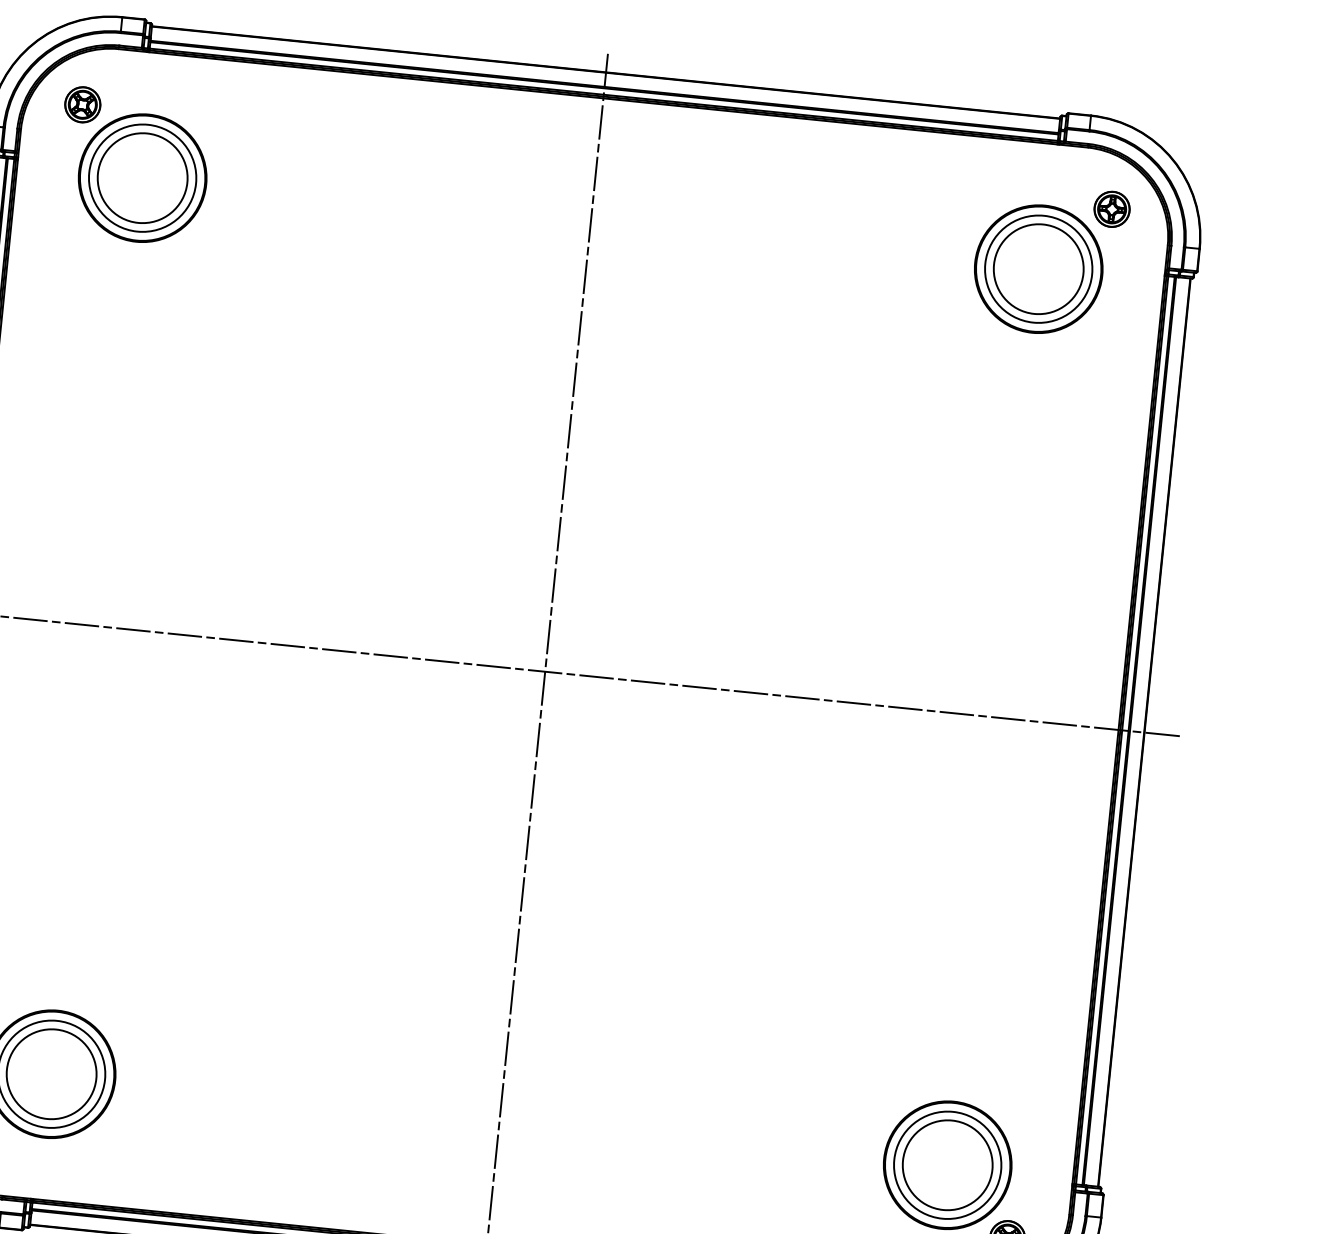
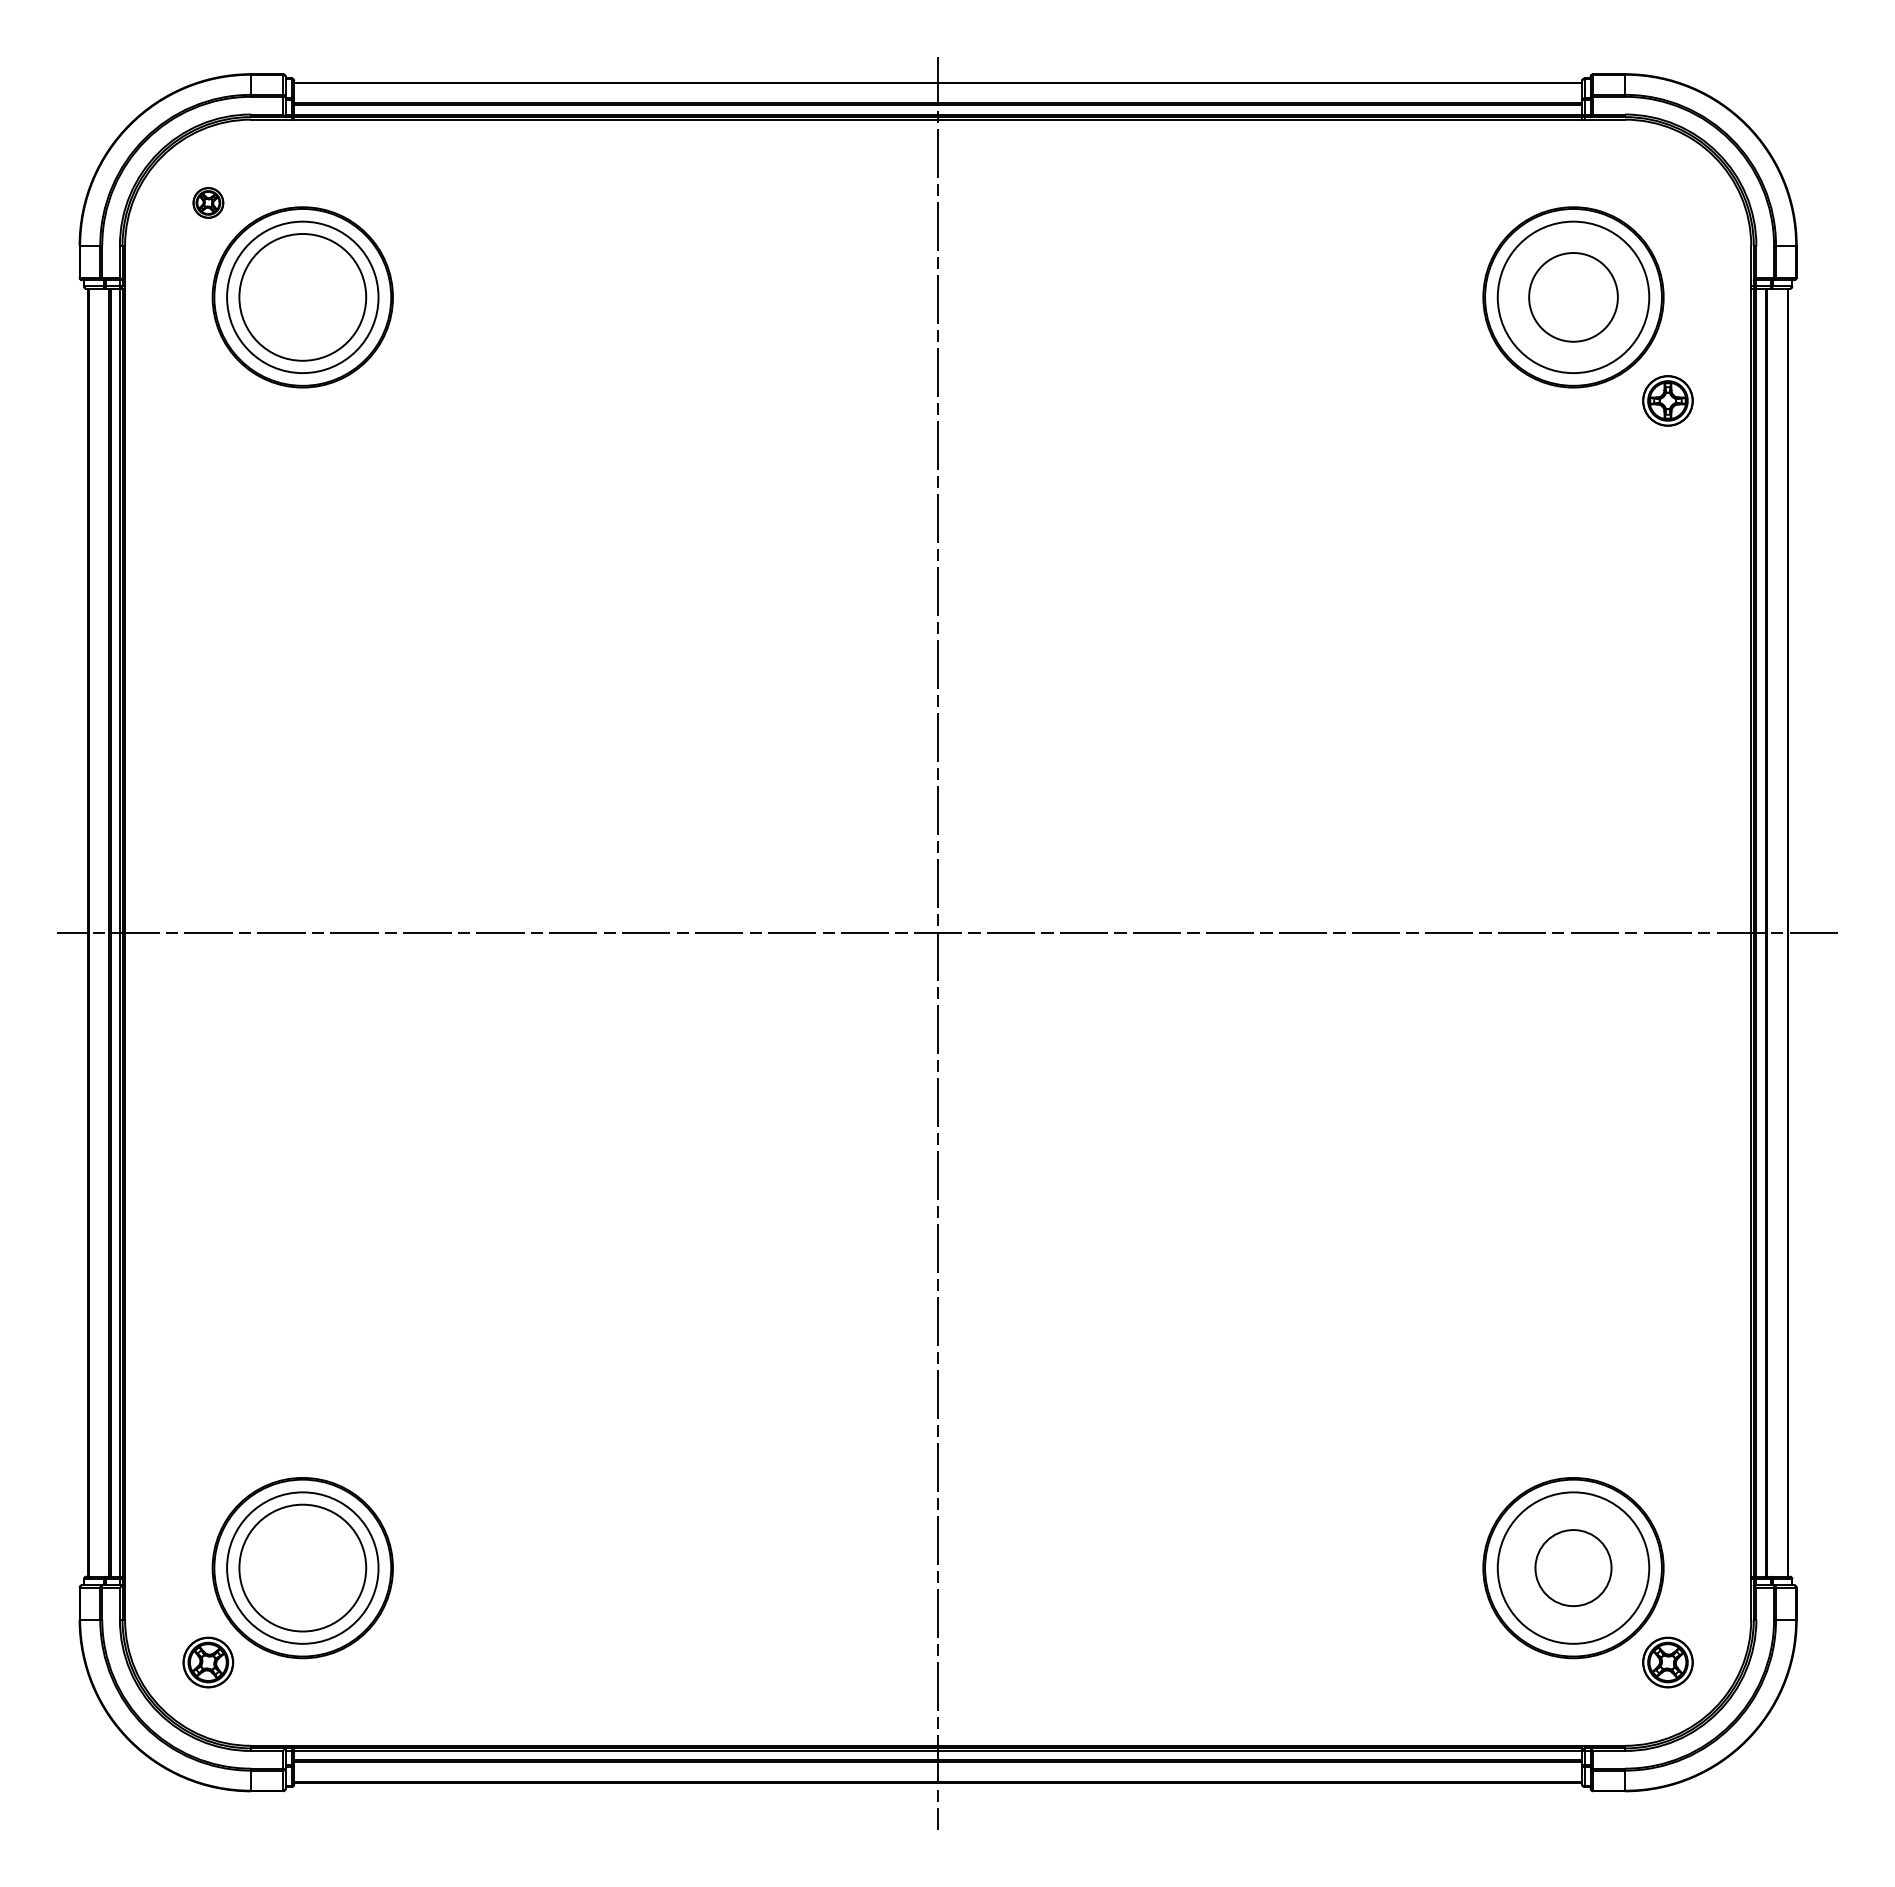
part: (82, 104) -> (208, 202), size x0.6
part: (1111, 209) -> (1667, 400), moved
circle: (1038, 269) -> (1573, 297), size x0.7
circle: (947, 1164) -> (1573, 1567), size x0.6

